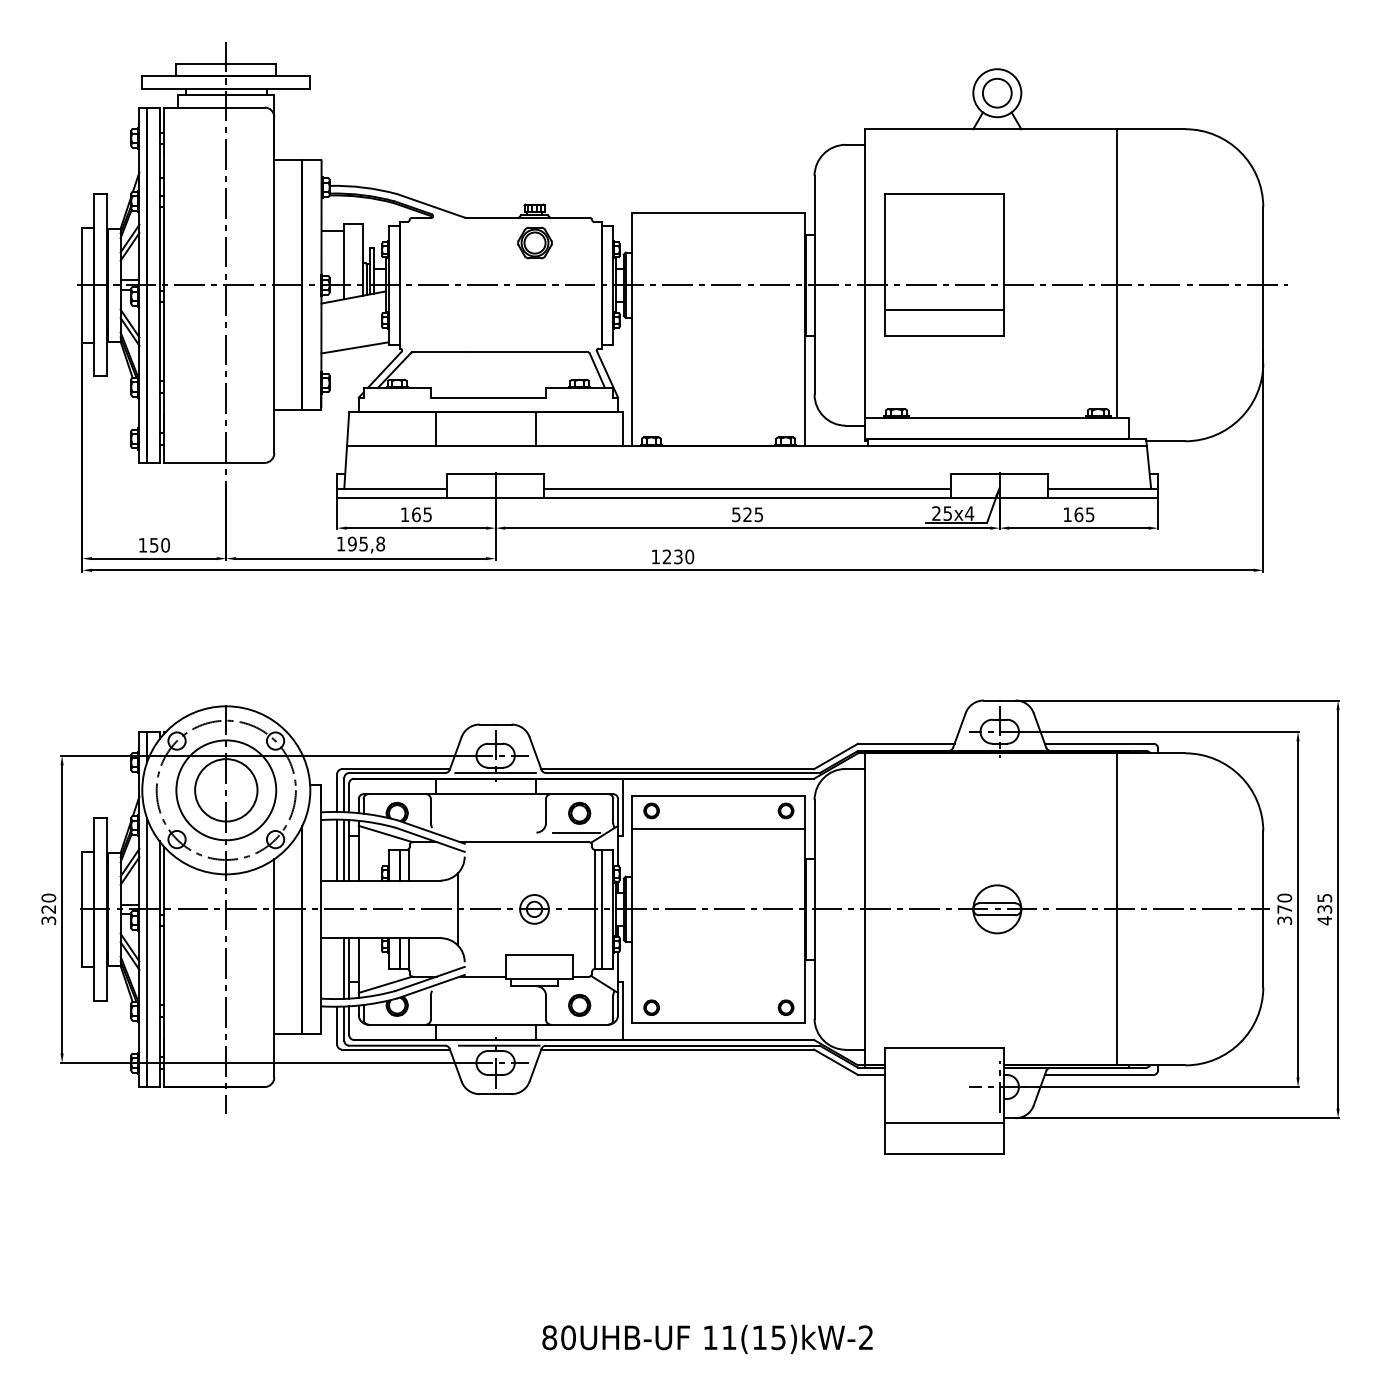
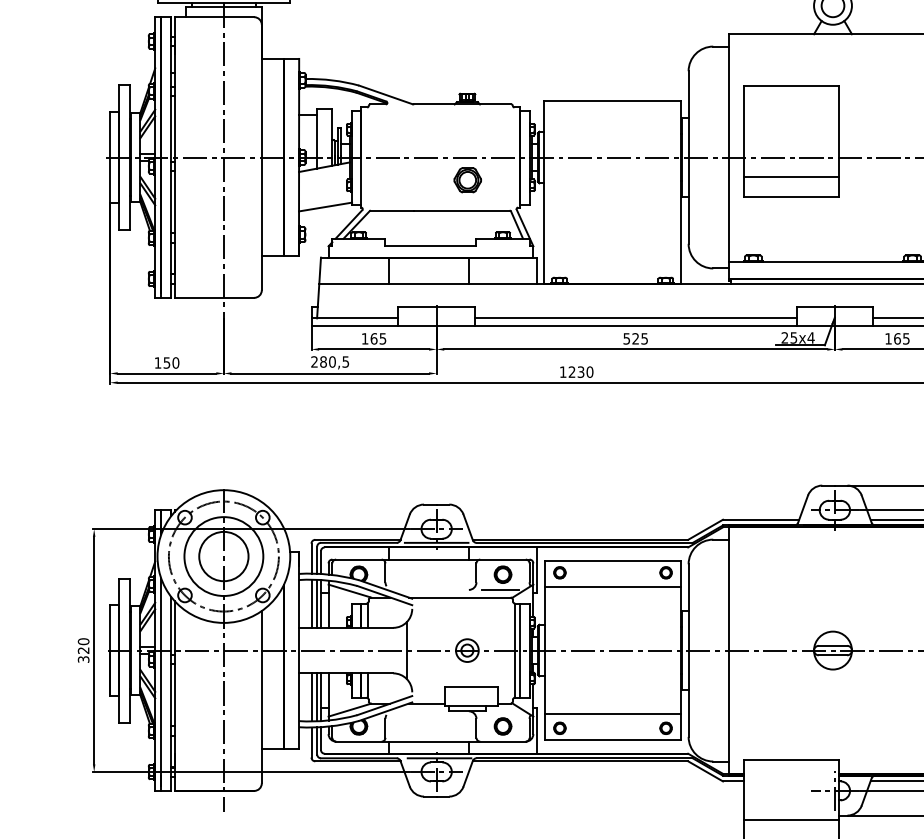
part: (534, 242) -> (467, 179), moved
text: (360, 543) -> (329, 361), 195,8 -> 280,5
line: (337, 968) -> (311, 697), added
line: (718, 989) -> (612, 713), added

